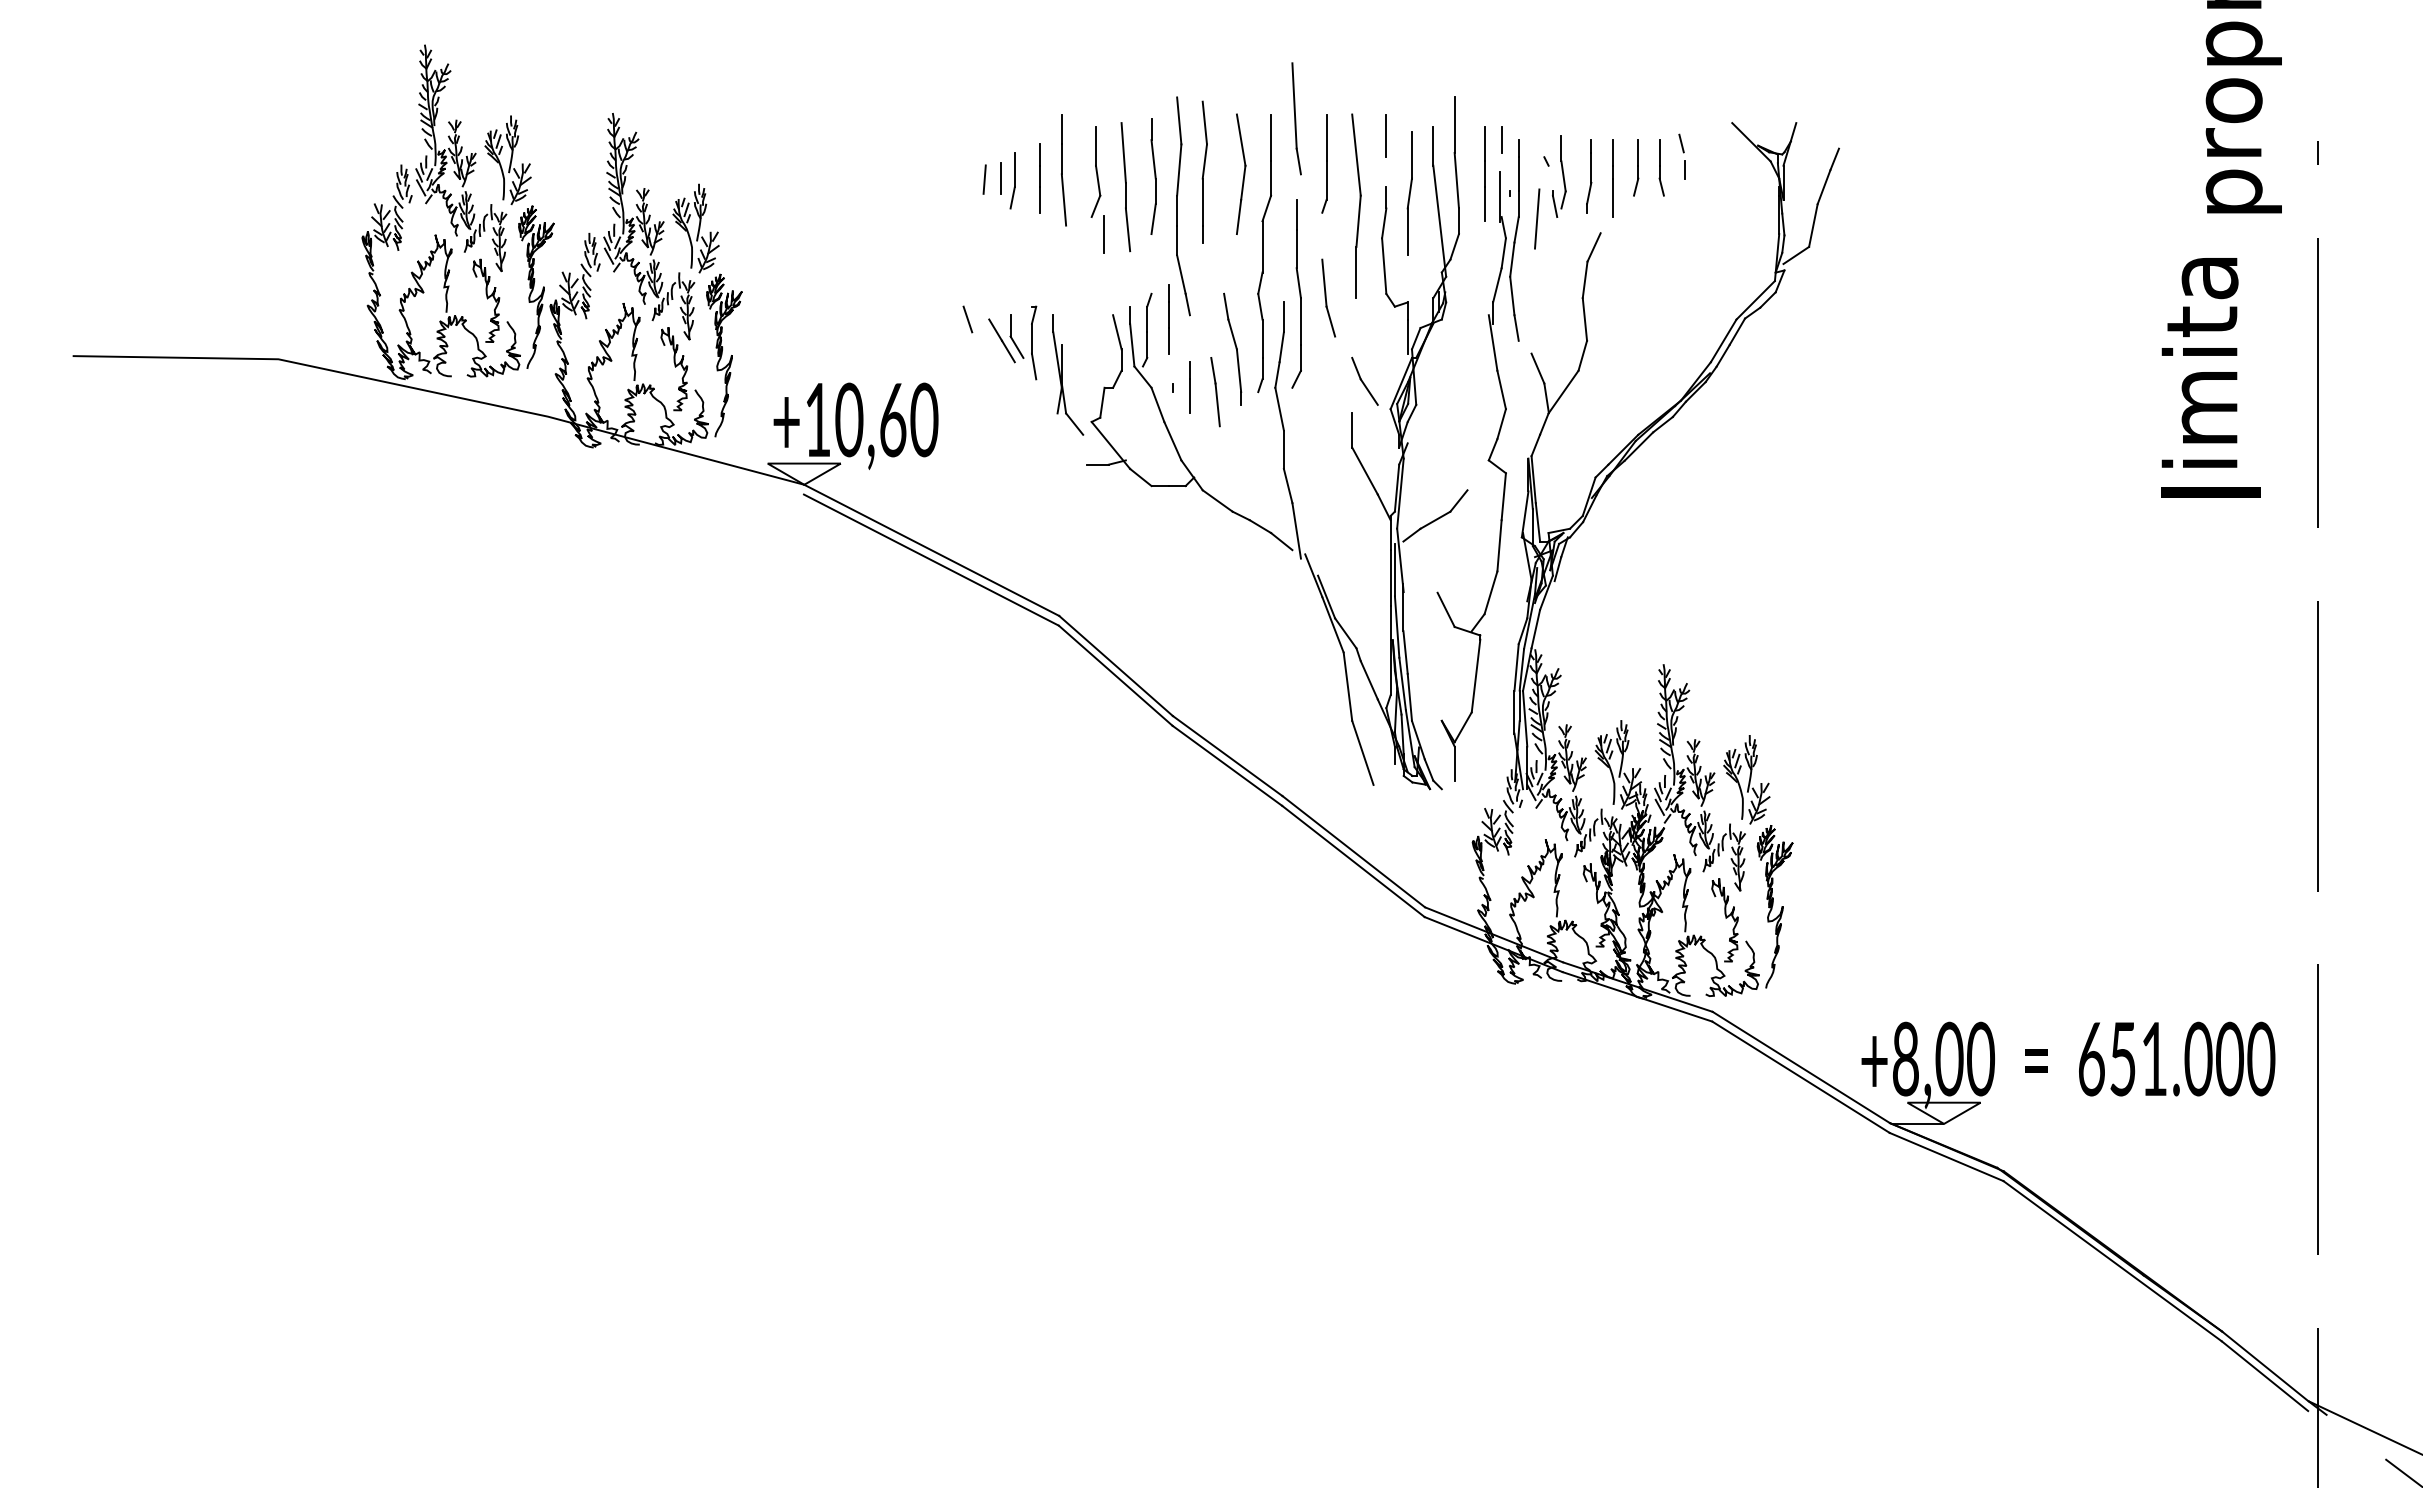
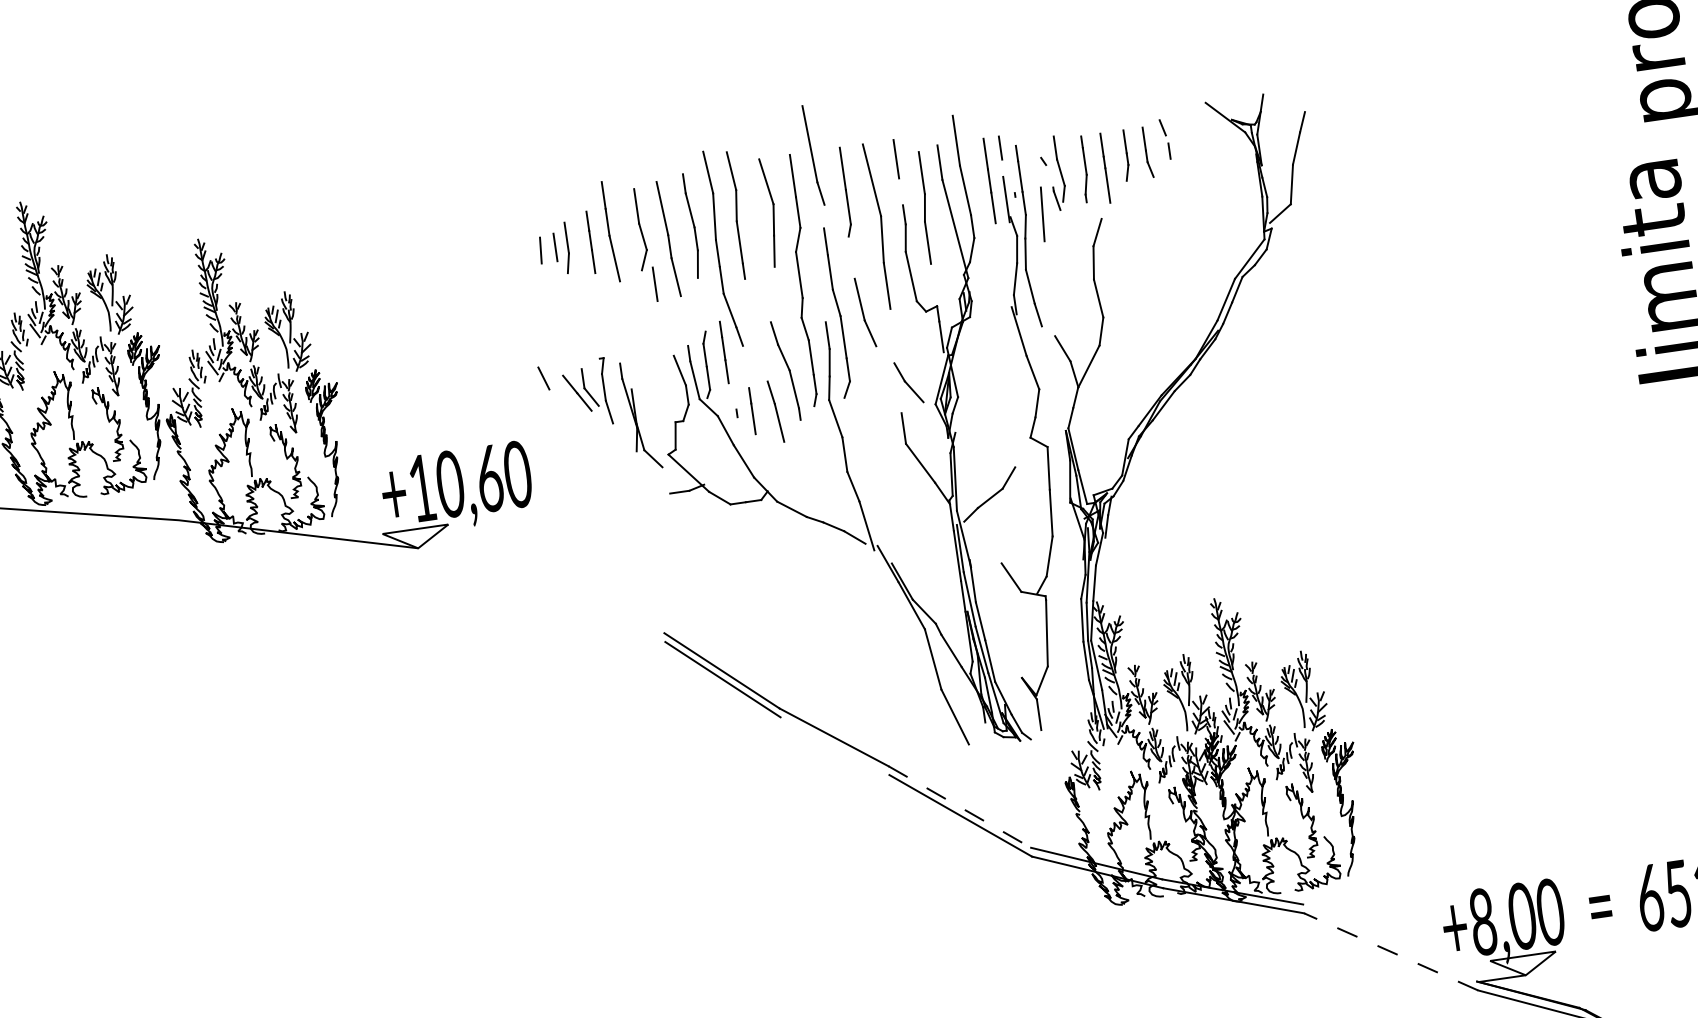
line: (931, 549) -> (540, 590), removed
line: (930, 559) -> (541, 599), removed
line: (1227, 765) -> (835, 745), removed
line: (1354, 852) -> (960, 807), solid -> dashed
line: (1801, 1067) -> (1390, 943), removed
line: (1801, 1077) -> (1391, 952), solid -> dashed

